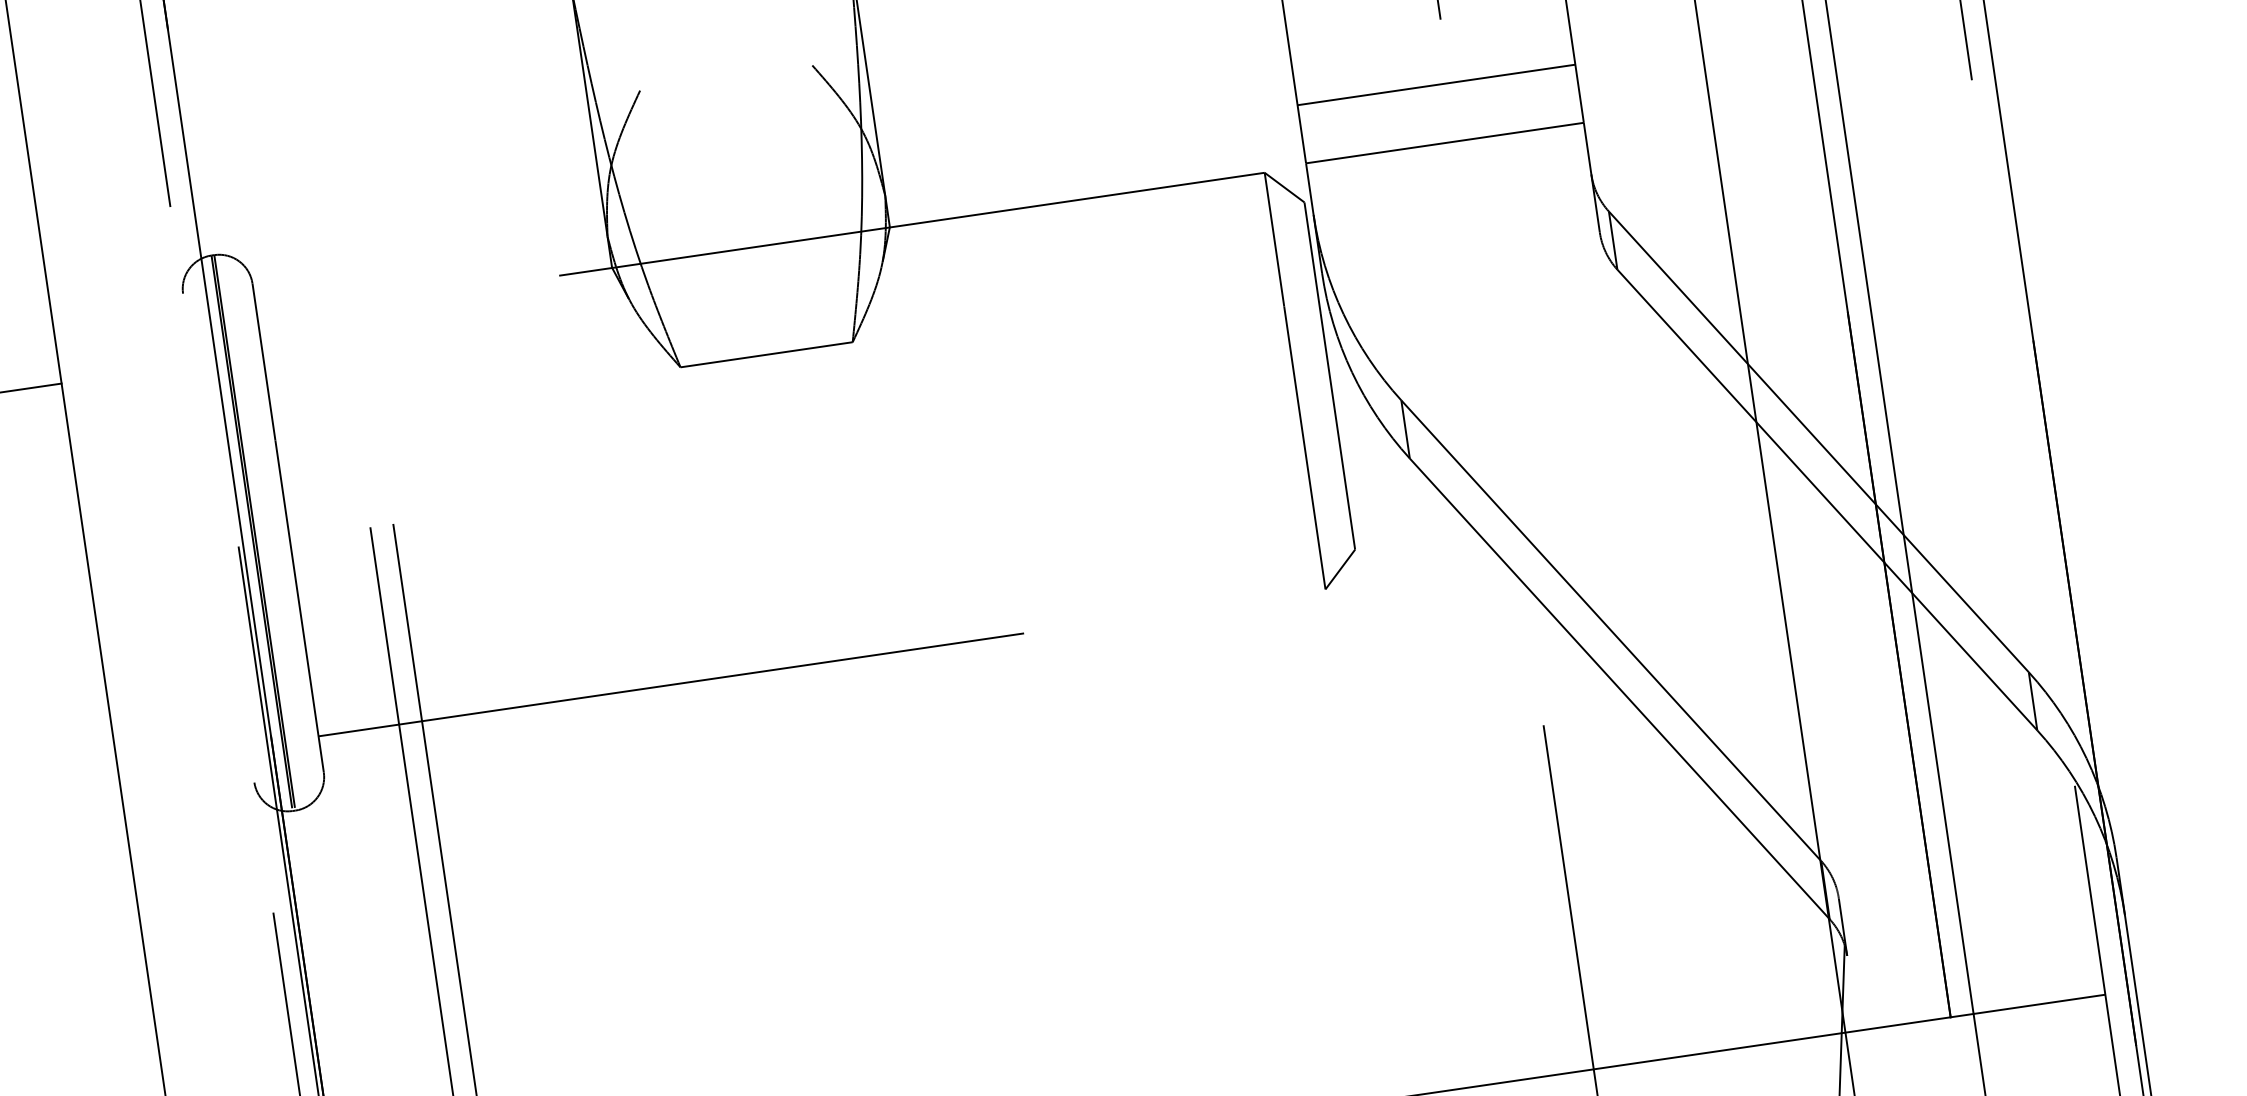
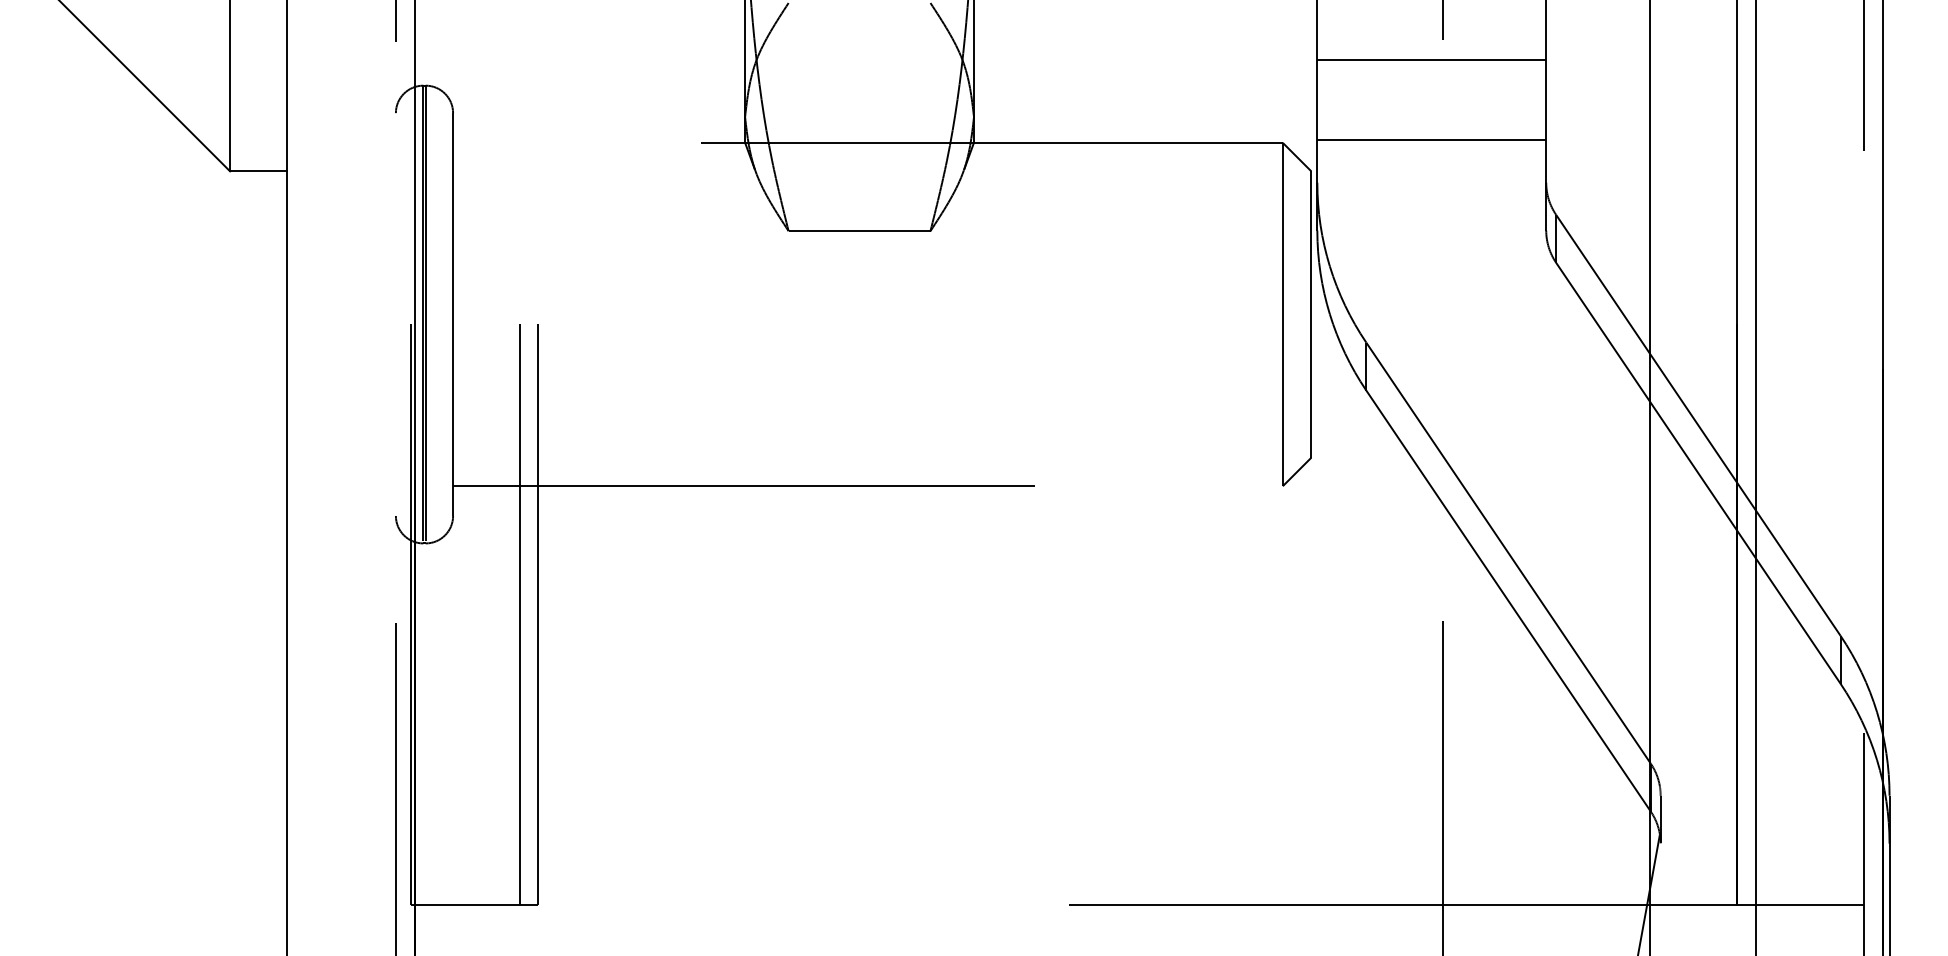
line: (1436, 85) -> (1431, 60), moved

